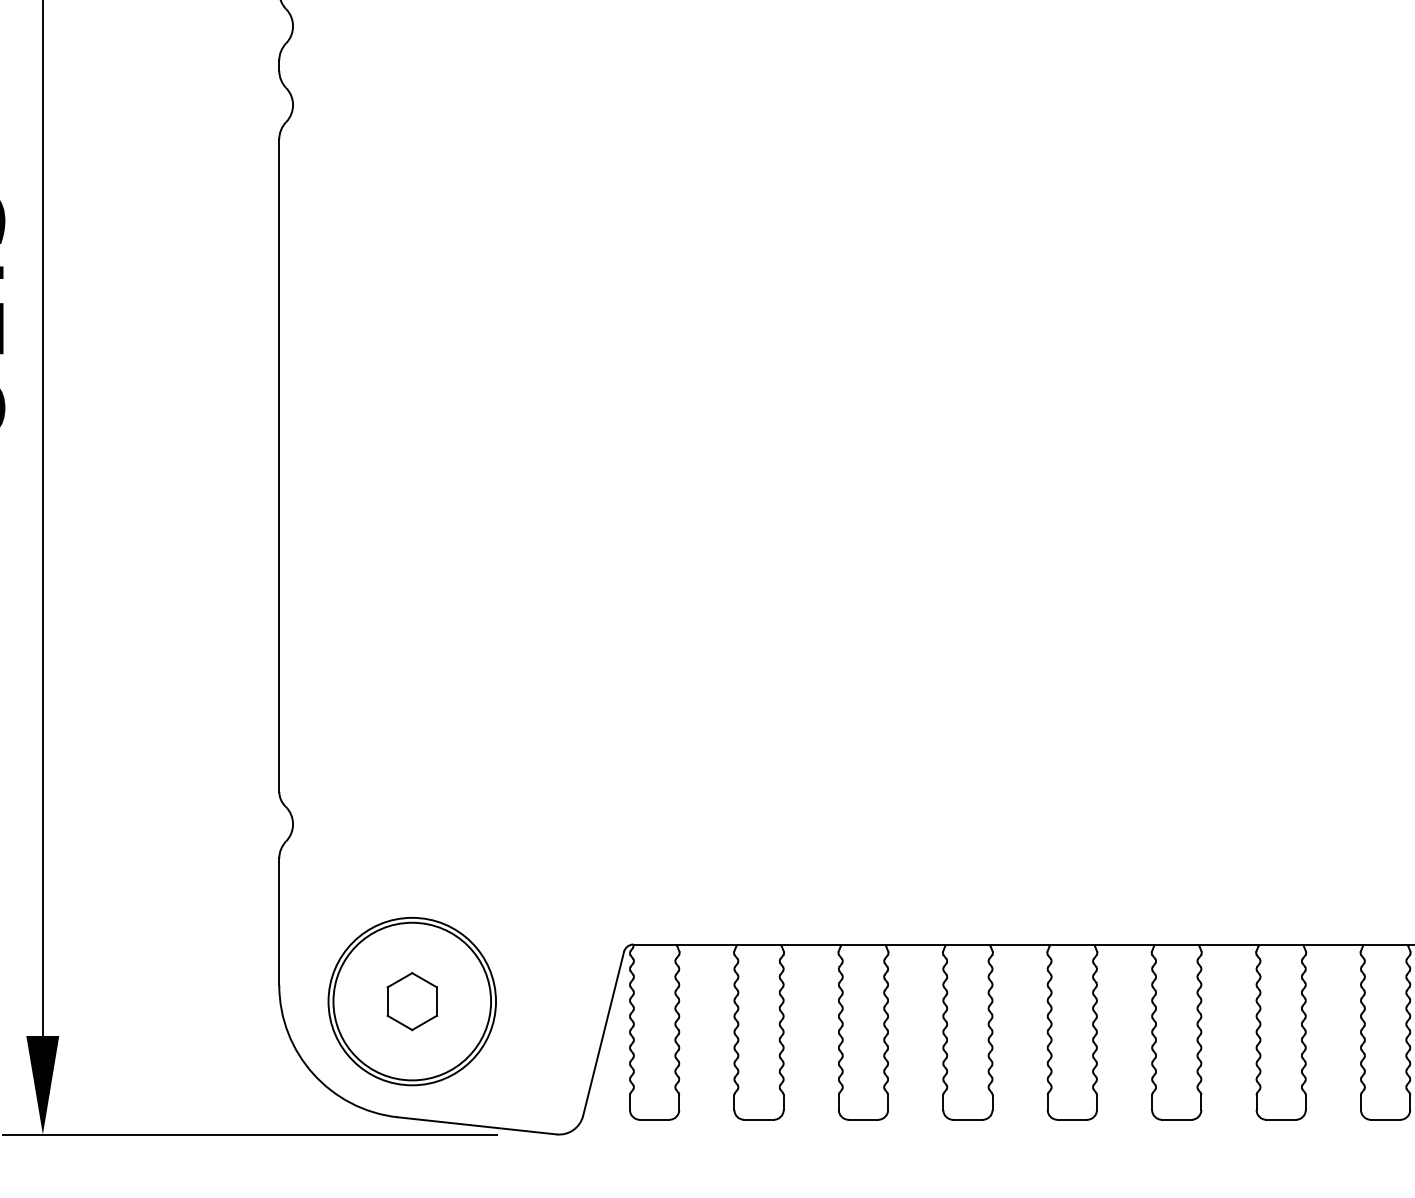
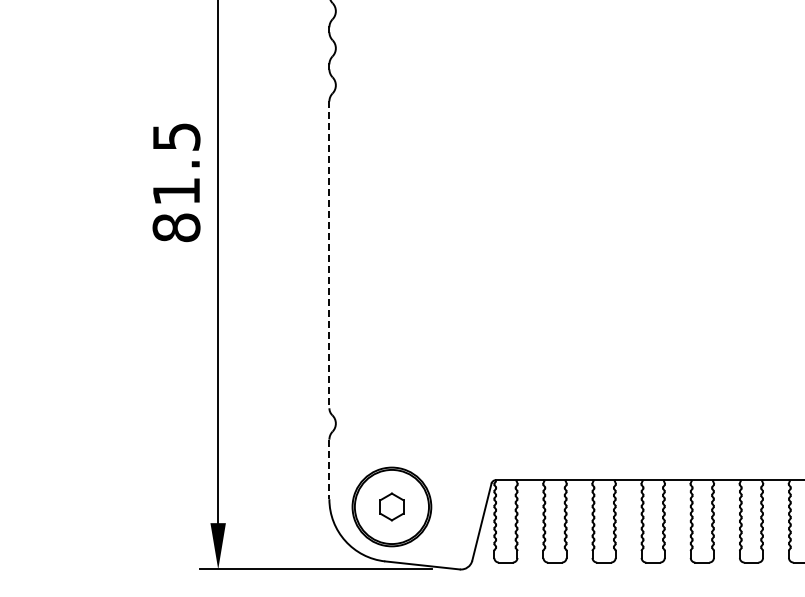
line: (279, 466) -> (329, 255), solid -> dashed
line: (279, 921) -> (329, 469), solid -> dashed

